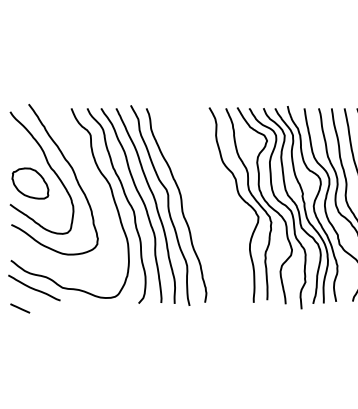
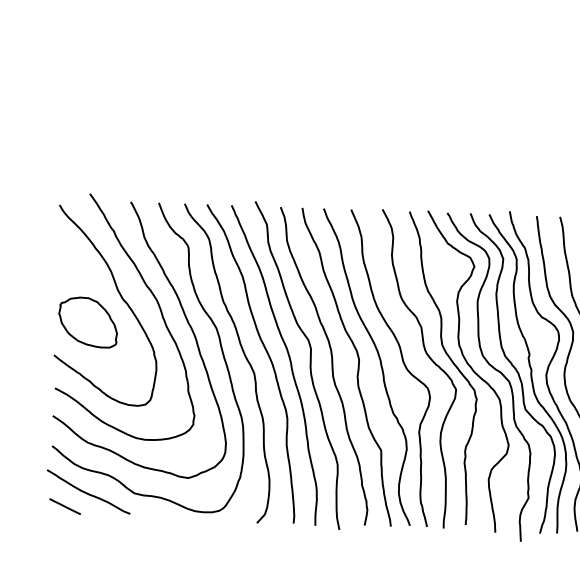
curve: (90, 180) -> (185, 320), added
part: (201, 205) -> (364, 367), added
line: (20, 308) -> (65, 506), moved

